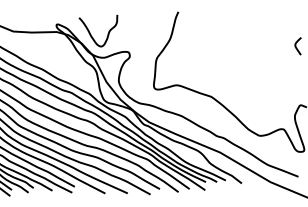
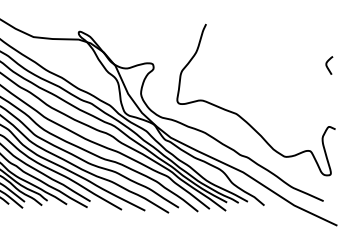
curve: (91, 34) -> (114, 43), removed

